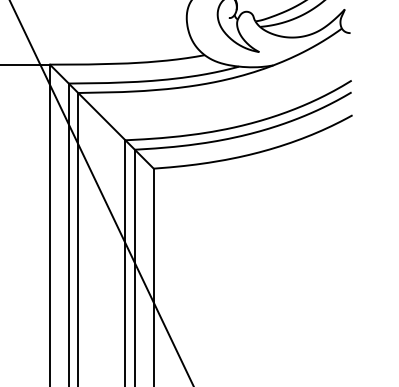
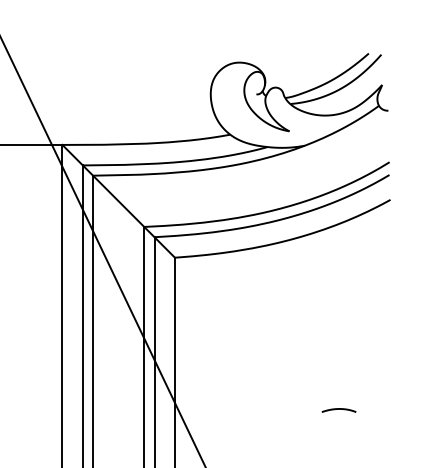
part: (304, 309) -> (338, 410), added

